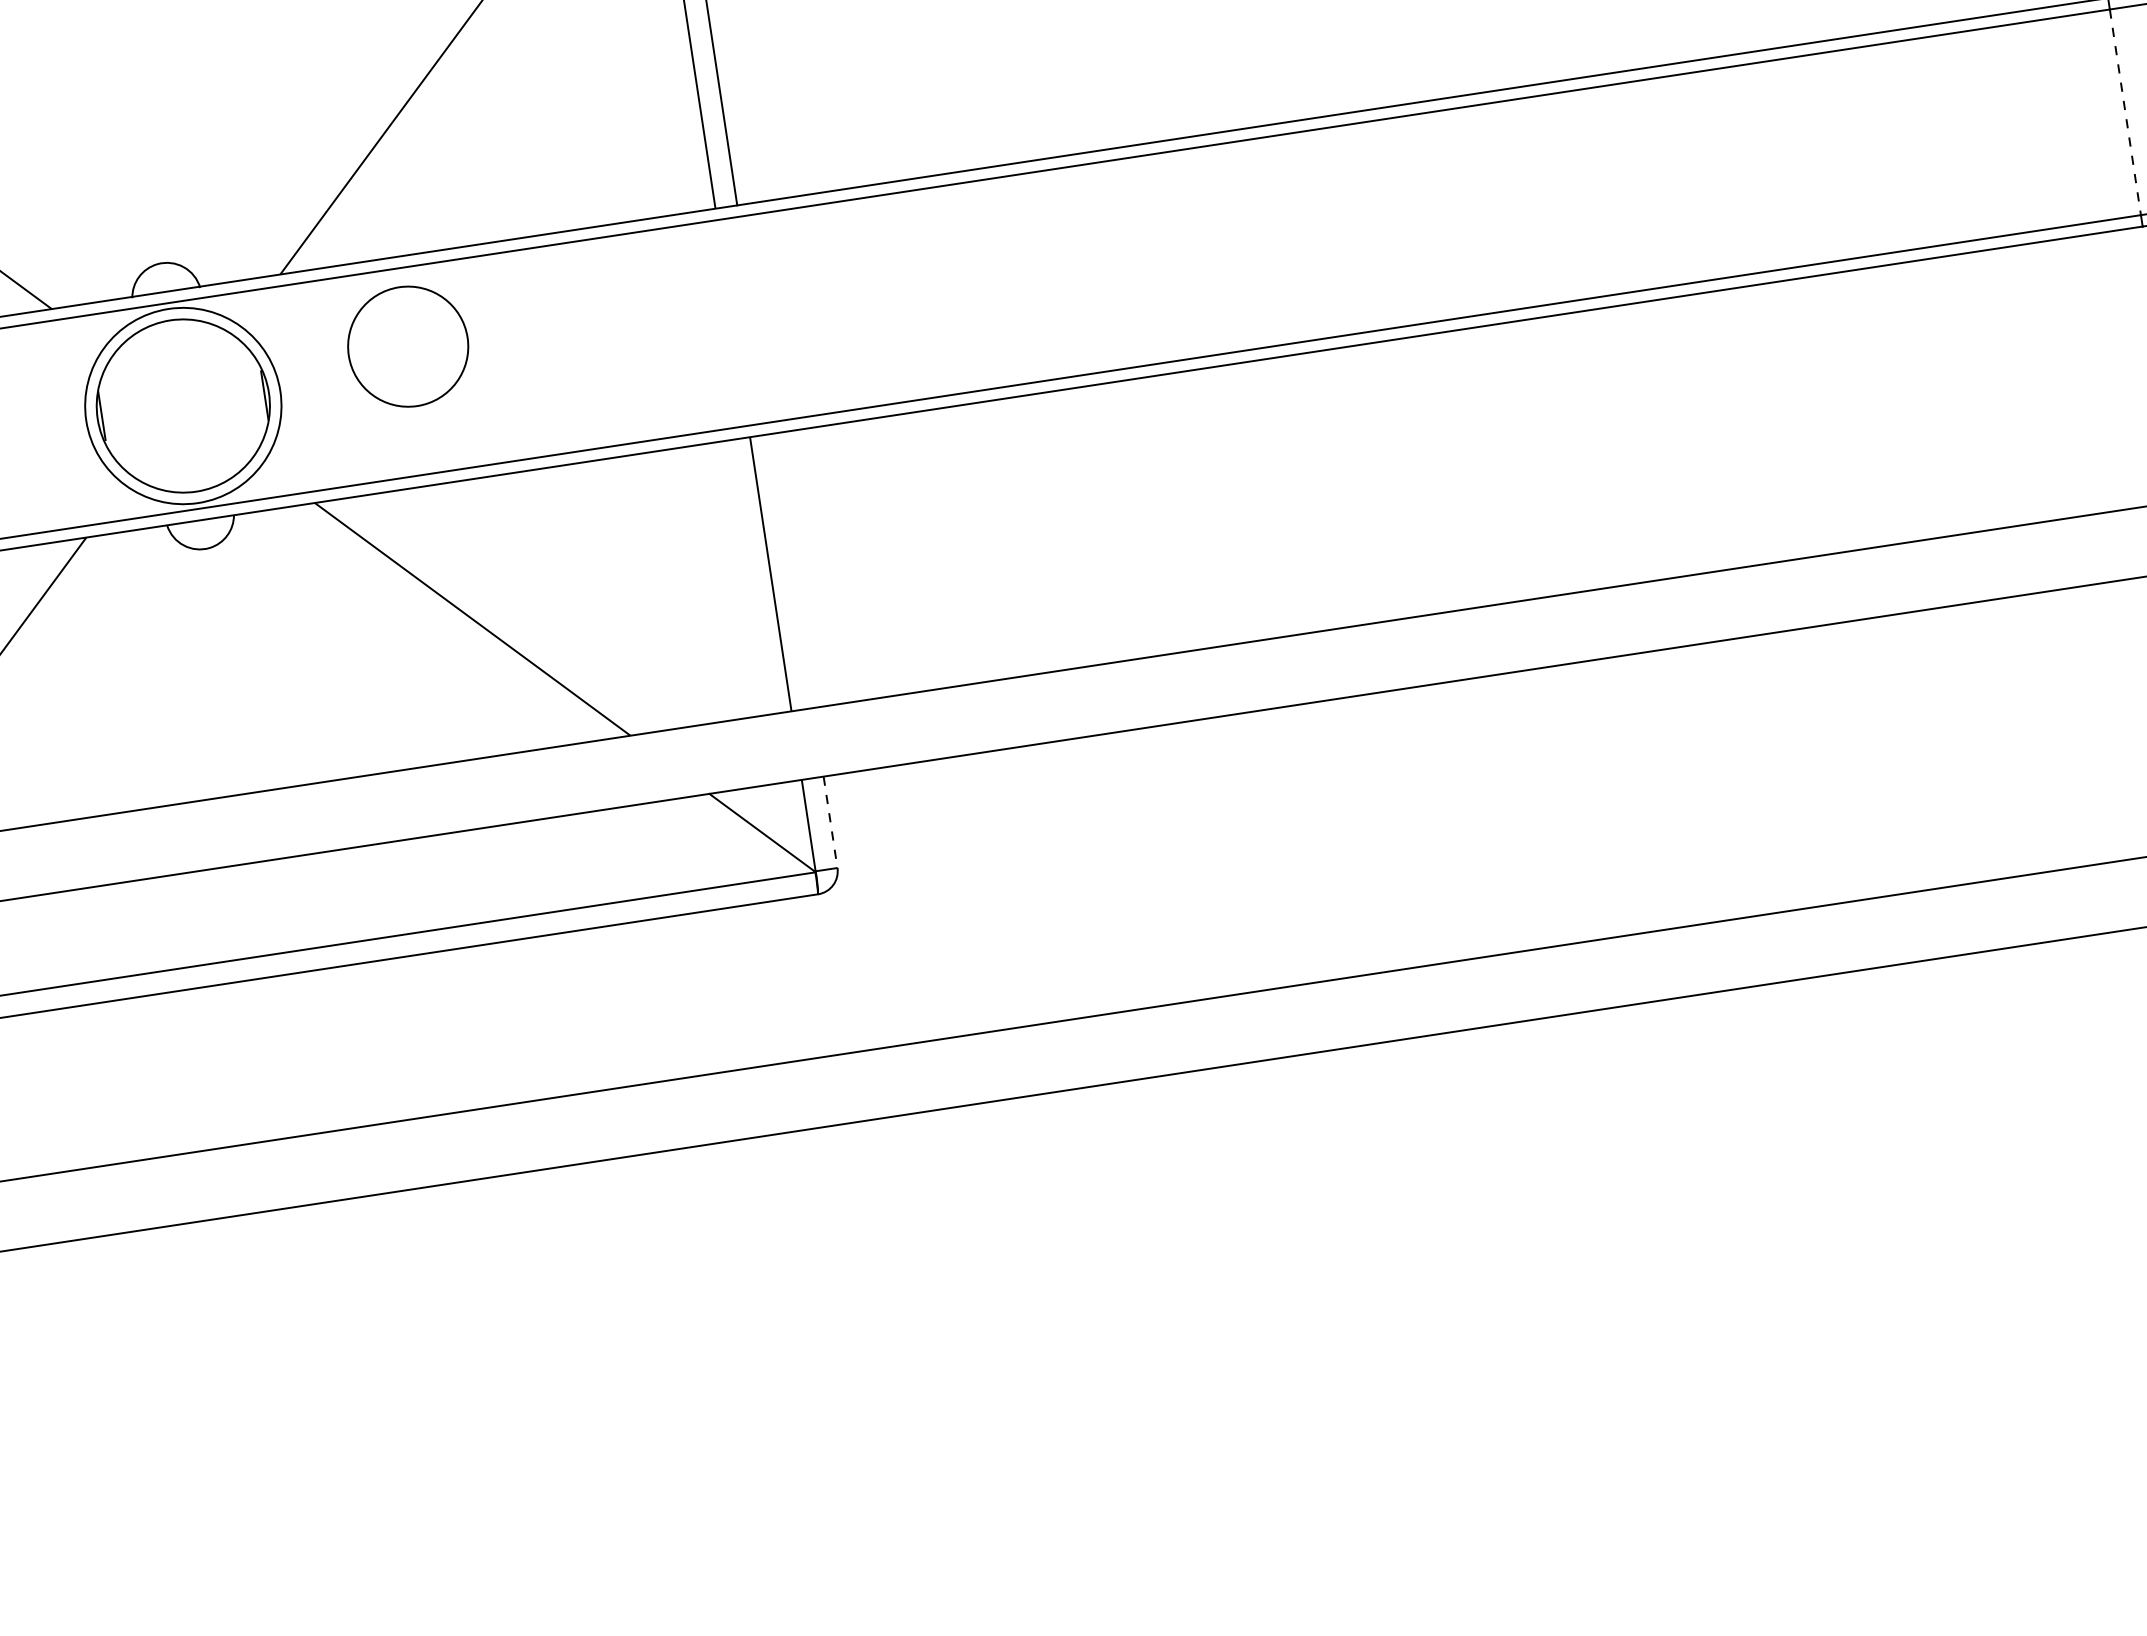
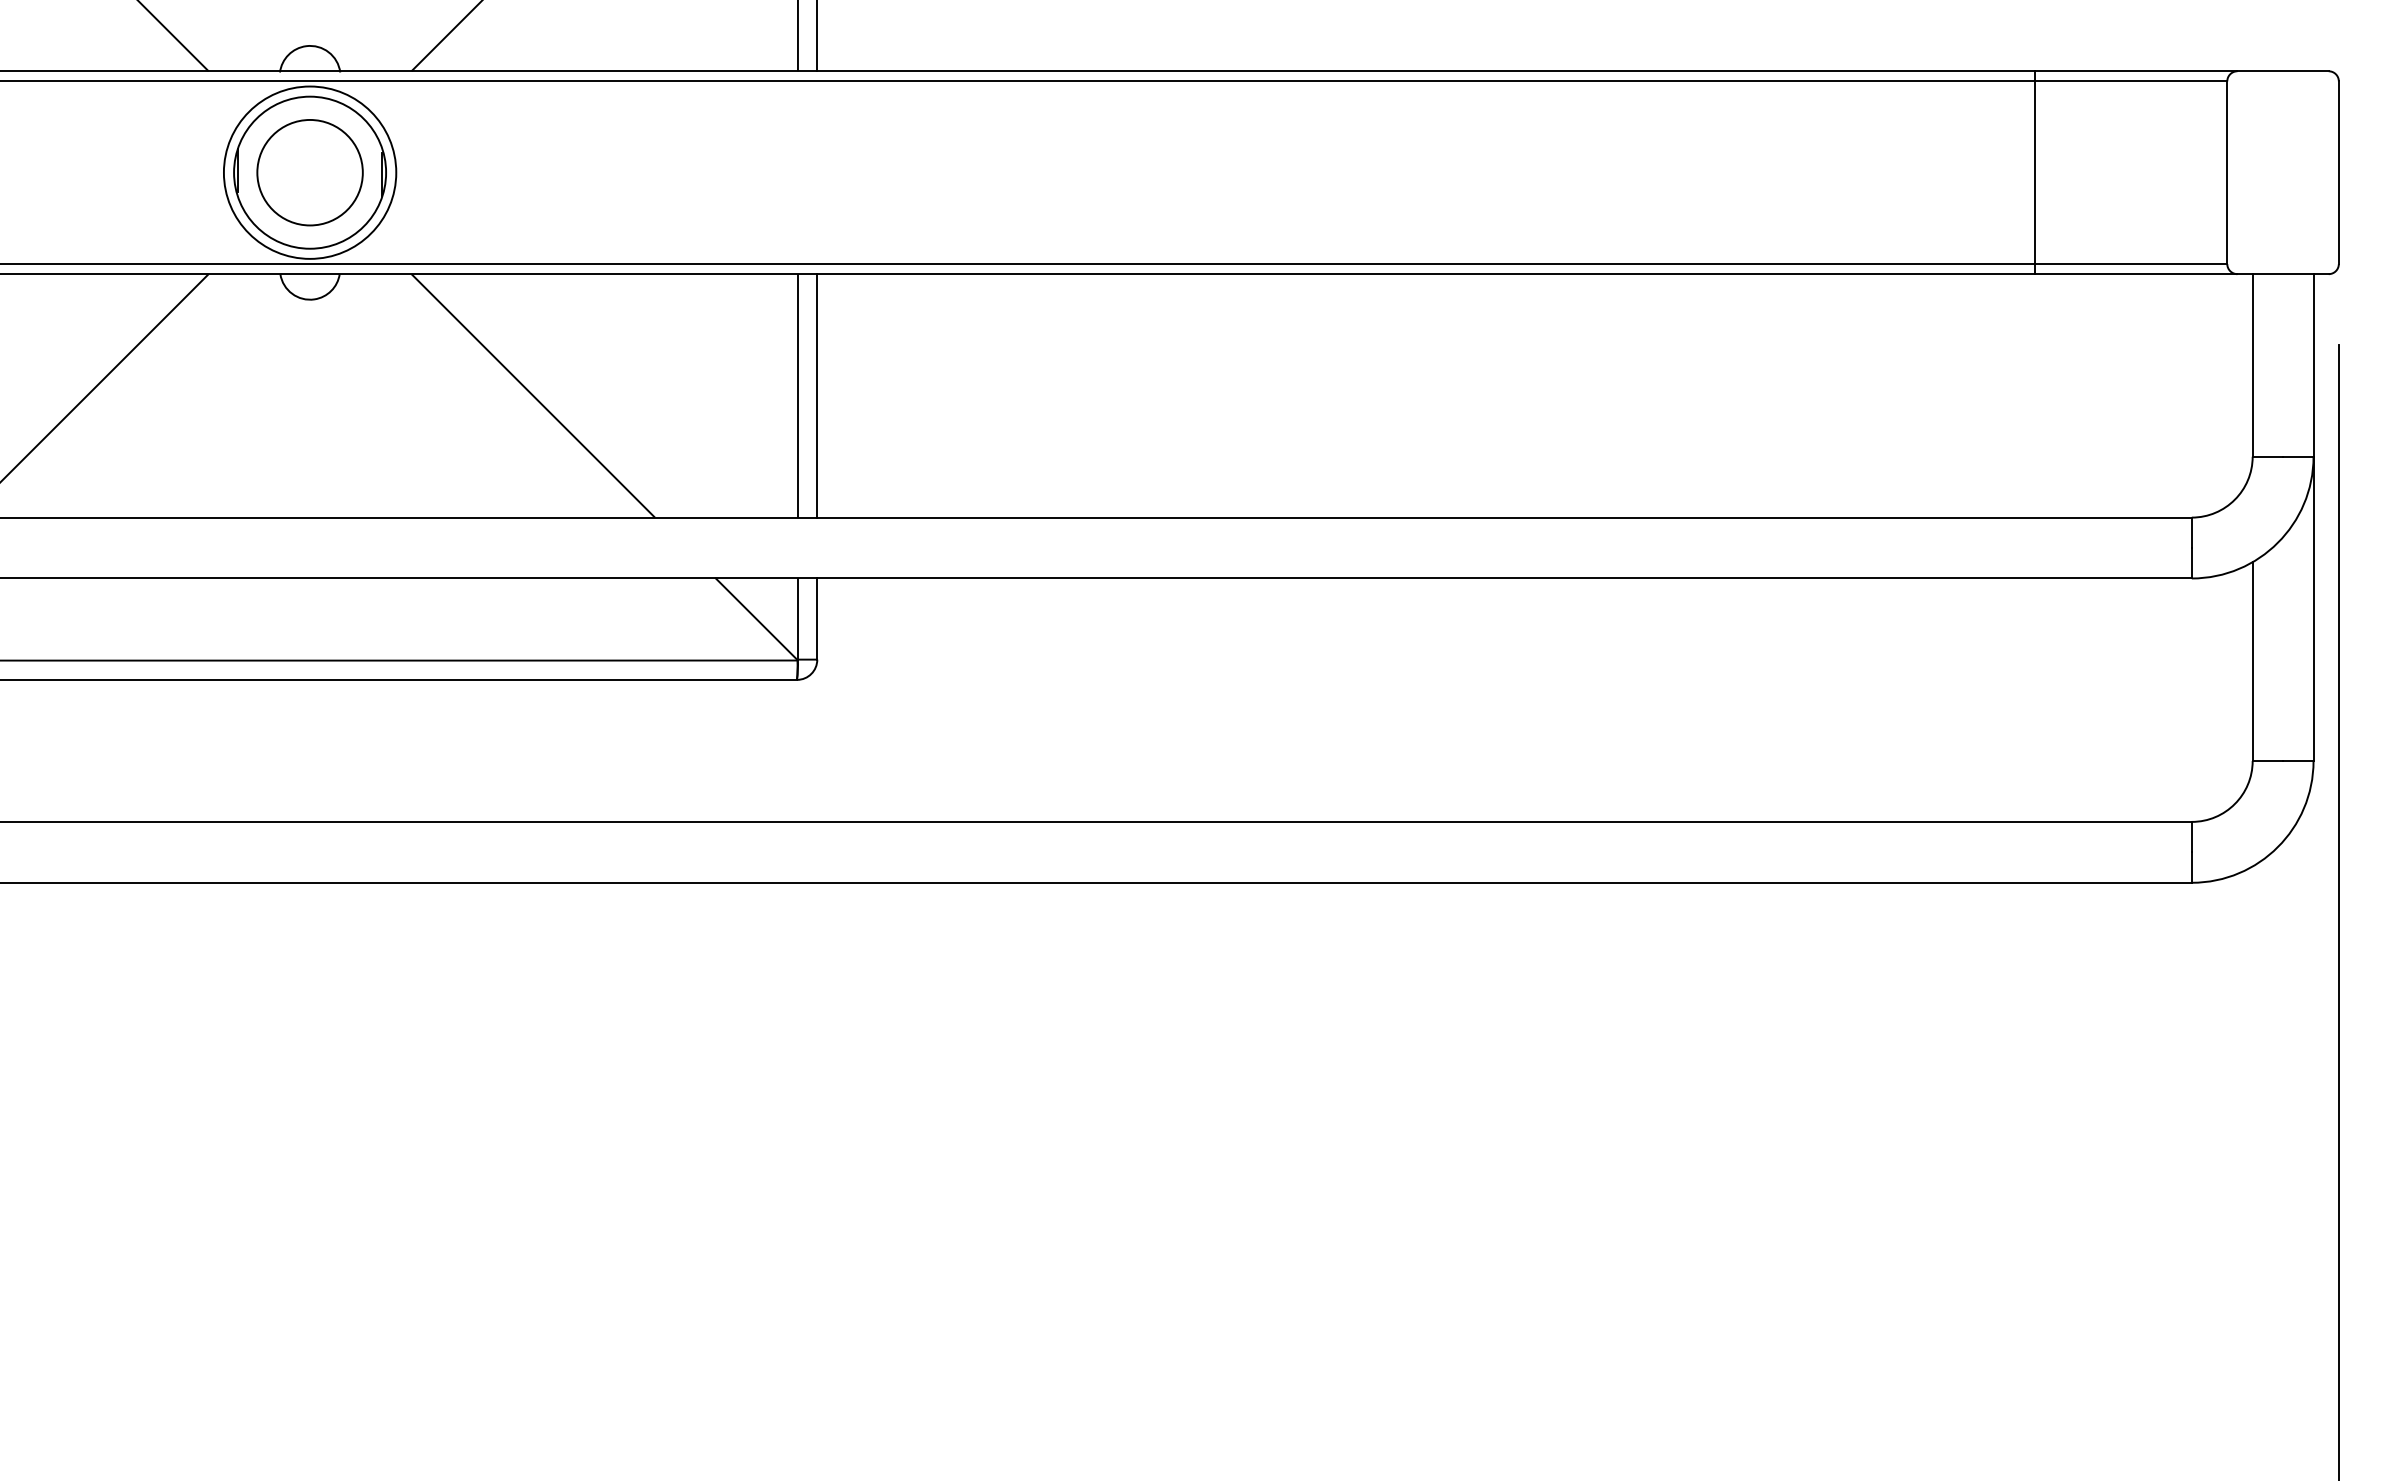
line: (2125, 113) -> (2034, 173), dashed -> solid
circle: (407, 346) -> (309, 172), moved
line: (792, 570) -> (817, 395), added
line: (830, 822) -> (817, 619), dashed -> solid

